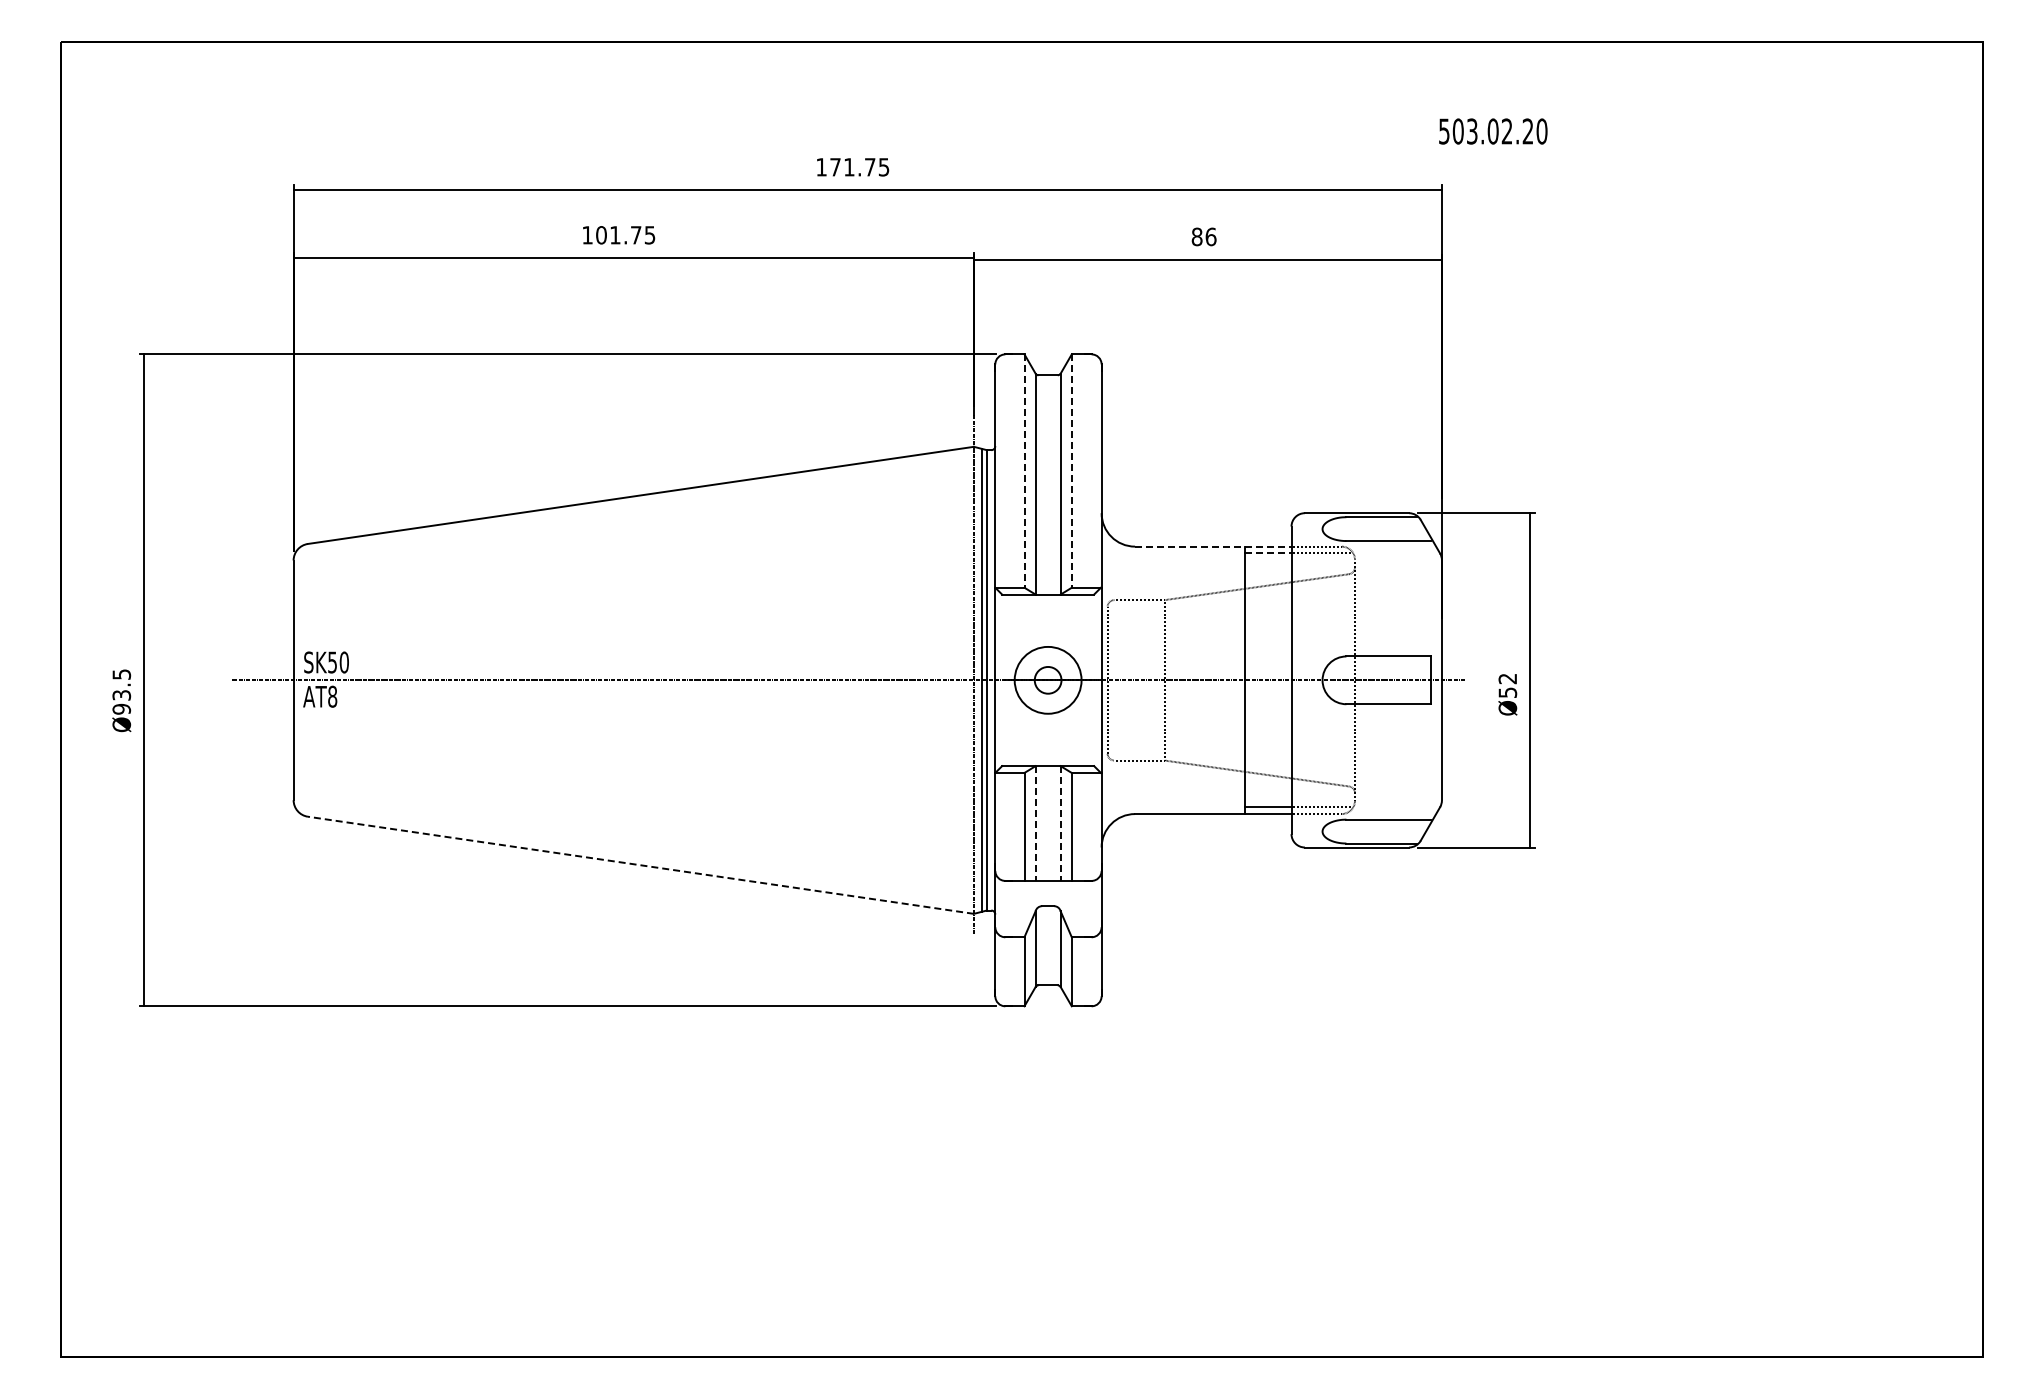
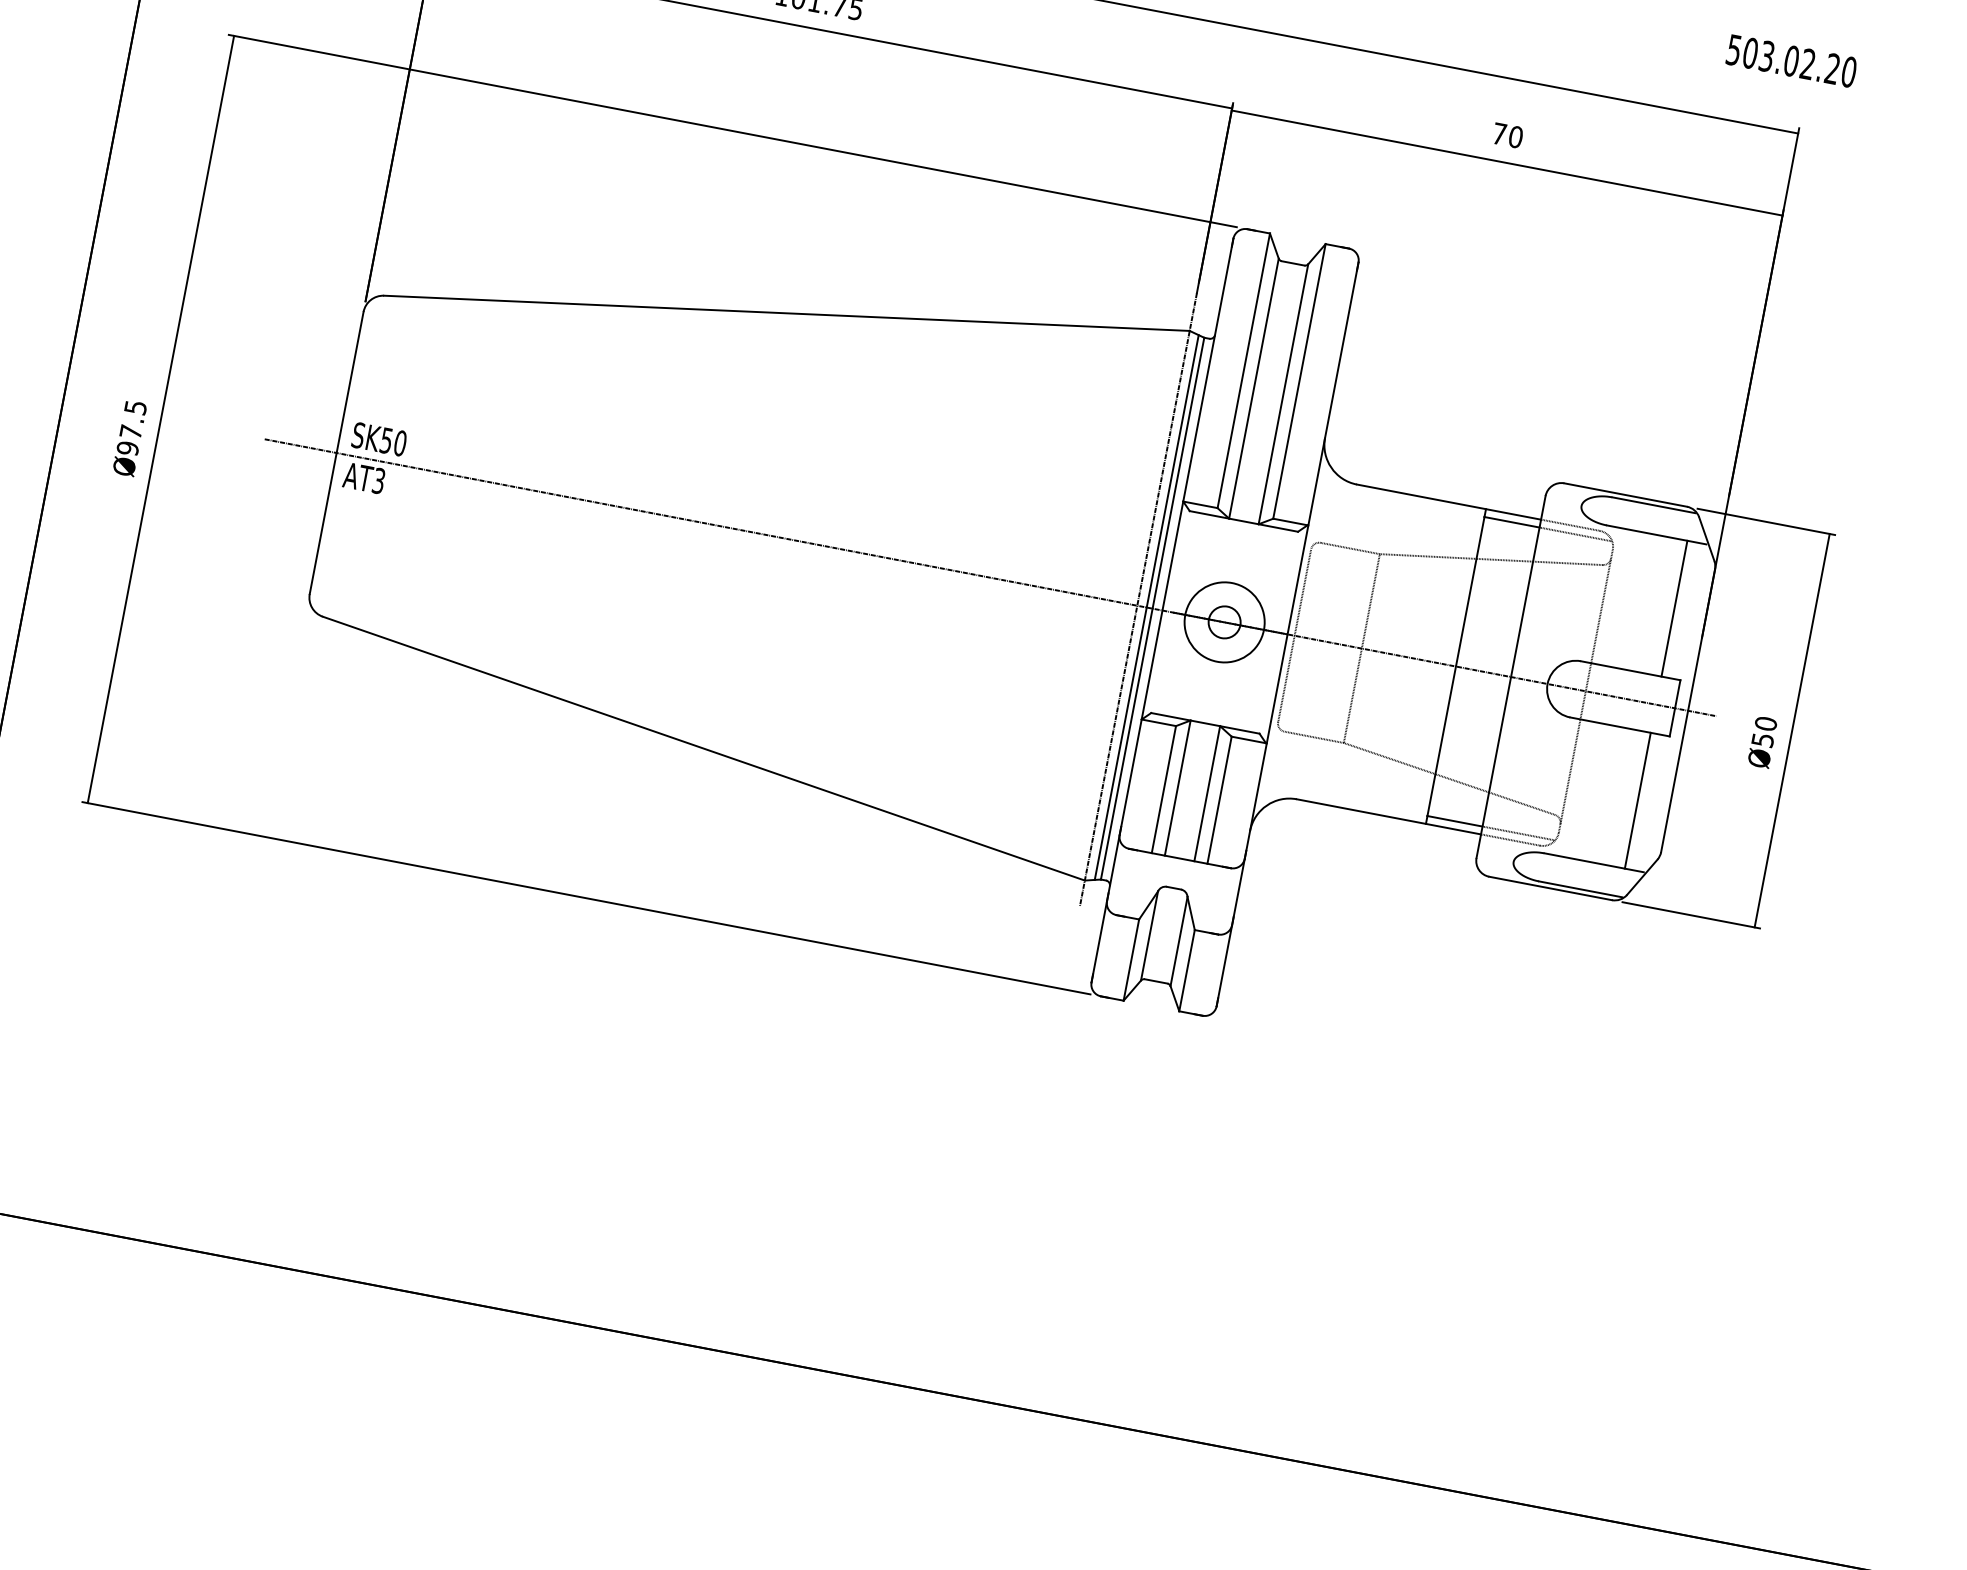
text: (1493, 131) -> (1791, 61), moved
text: (1203, 236) -> (1507, 134), 86 -> 70
line: (1024, 471) -> (1243, 371), dashed -> solid
line: (1071, 471) -> (1299, 381), dashed -> solid
line: (1213, 546) -> (1449, 502), dashed -> solid
line: (1268, 553) -> (1512, 522), dashed -> solid
line: (1414, 598) -> (1674, 608), added
text: (1507, 678) -> (1765, 723), Ø52 -> Ø50
text: (121, 695) -> (130, 432), Ø93.5 -> Ø97.5
text: (332, 696) -> (378, 480), AT8 -> AT3
line: (1414, 761) -> (1637, 800), added
line: (1035, 824) -> (1177, 789), dashed -> solid
line: (1060, 824) -> (1206, 794), dashed -> solid
line: (640, 865) -> (703, 748), dashed -> solid

